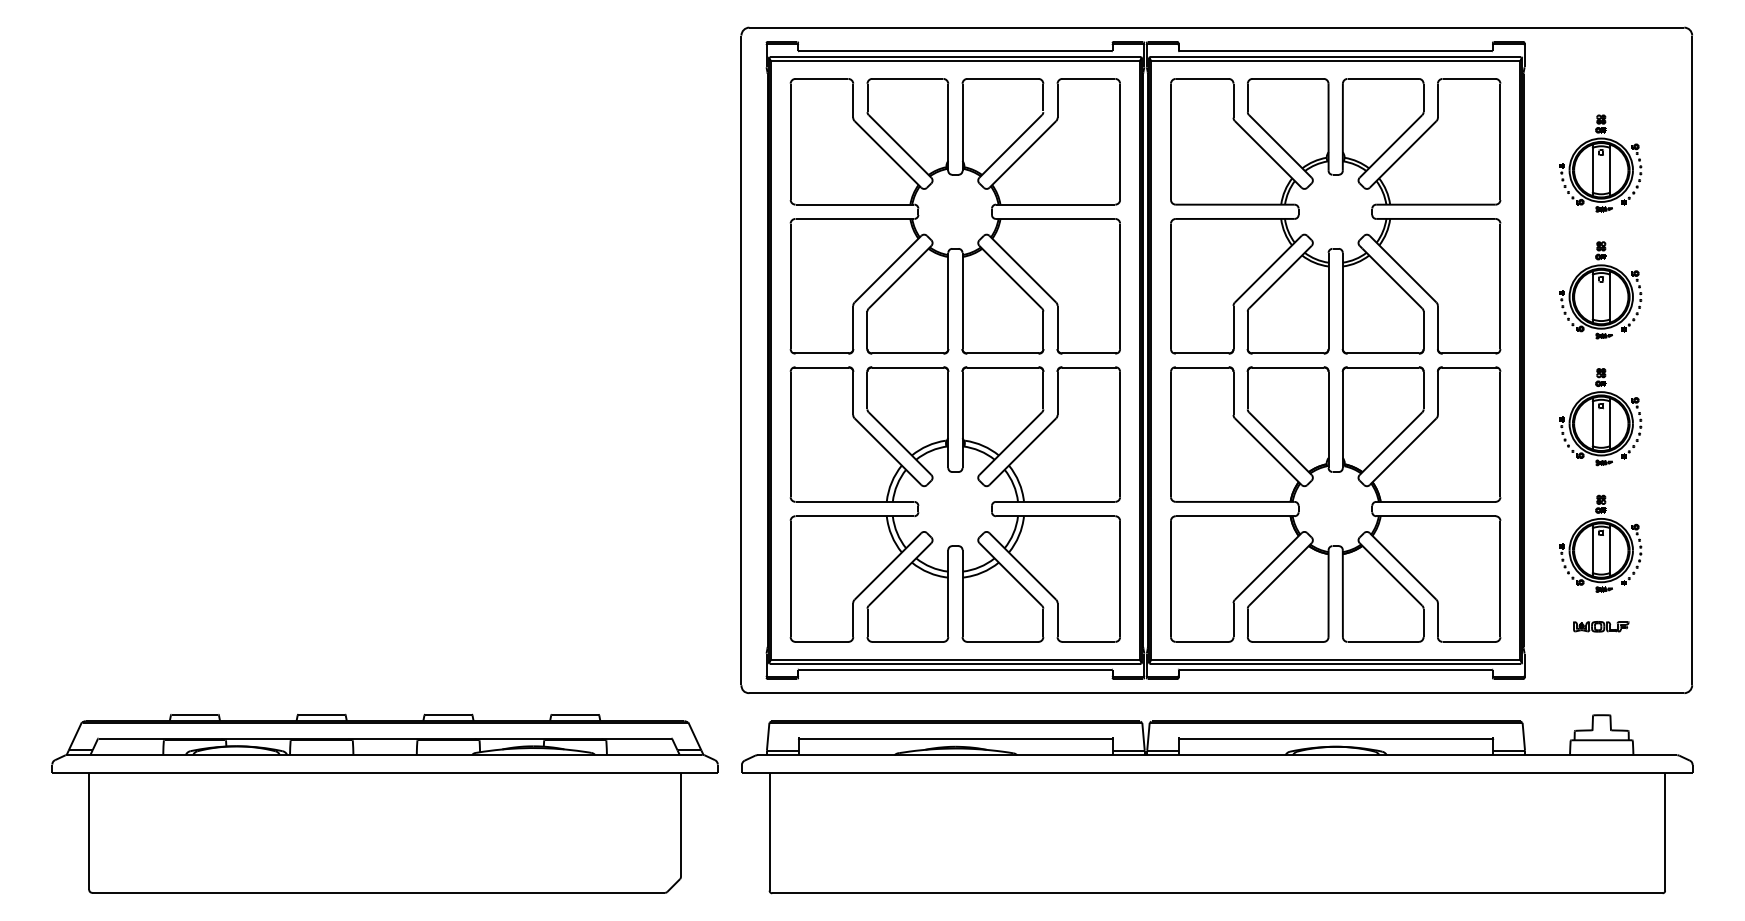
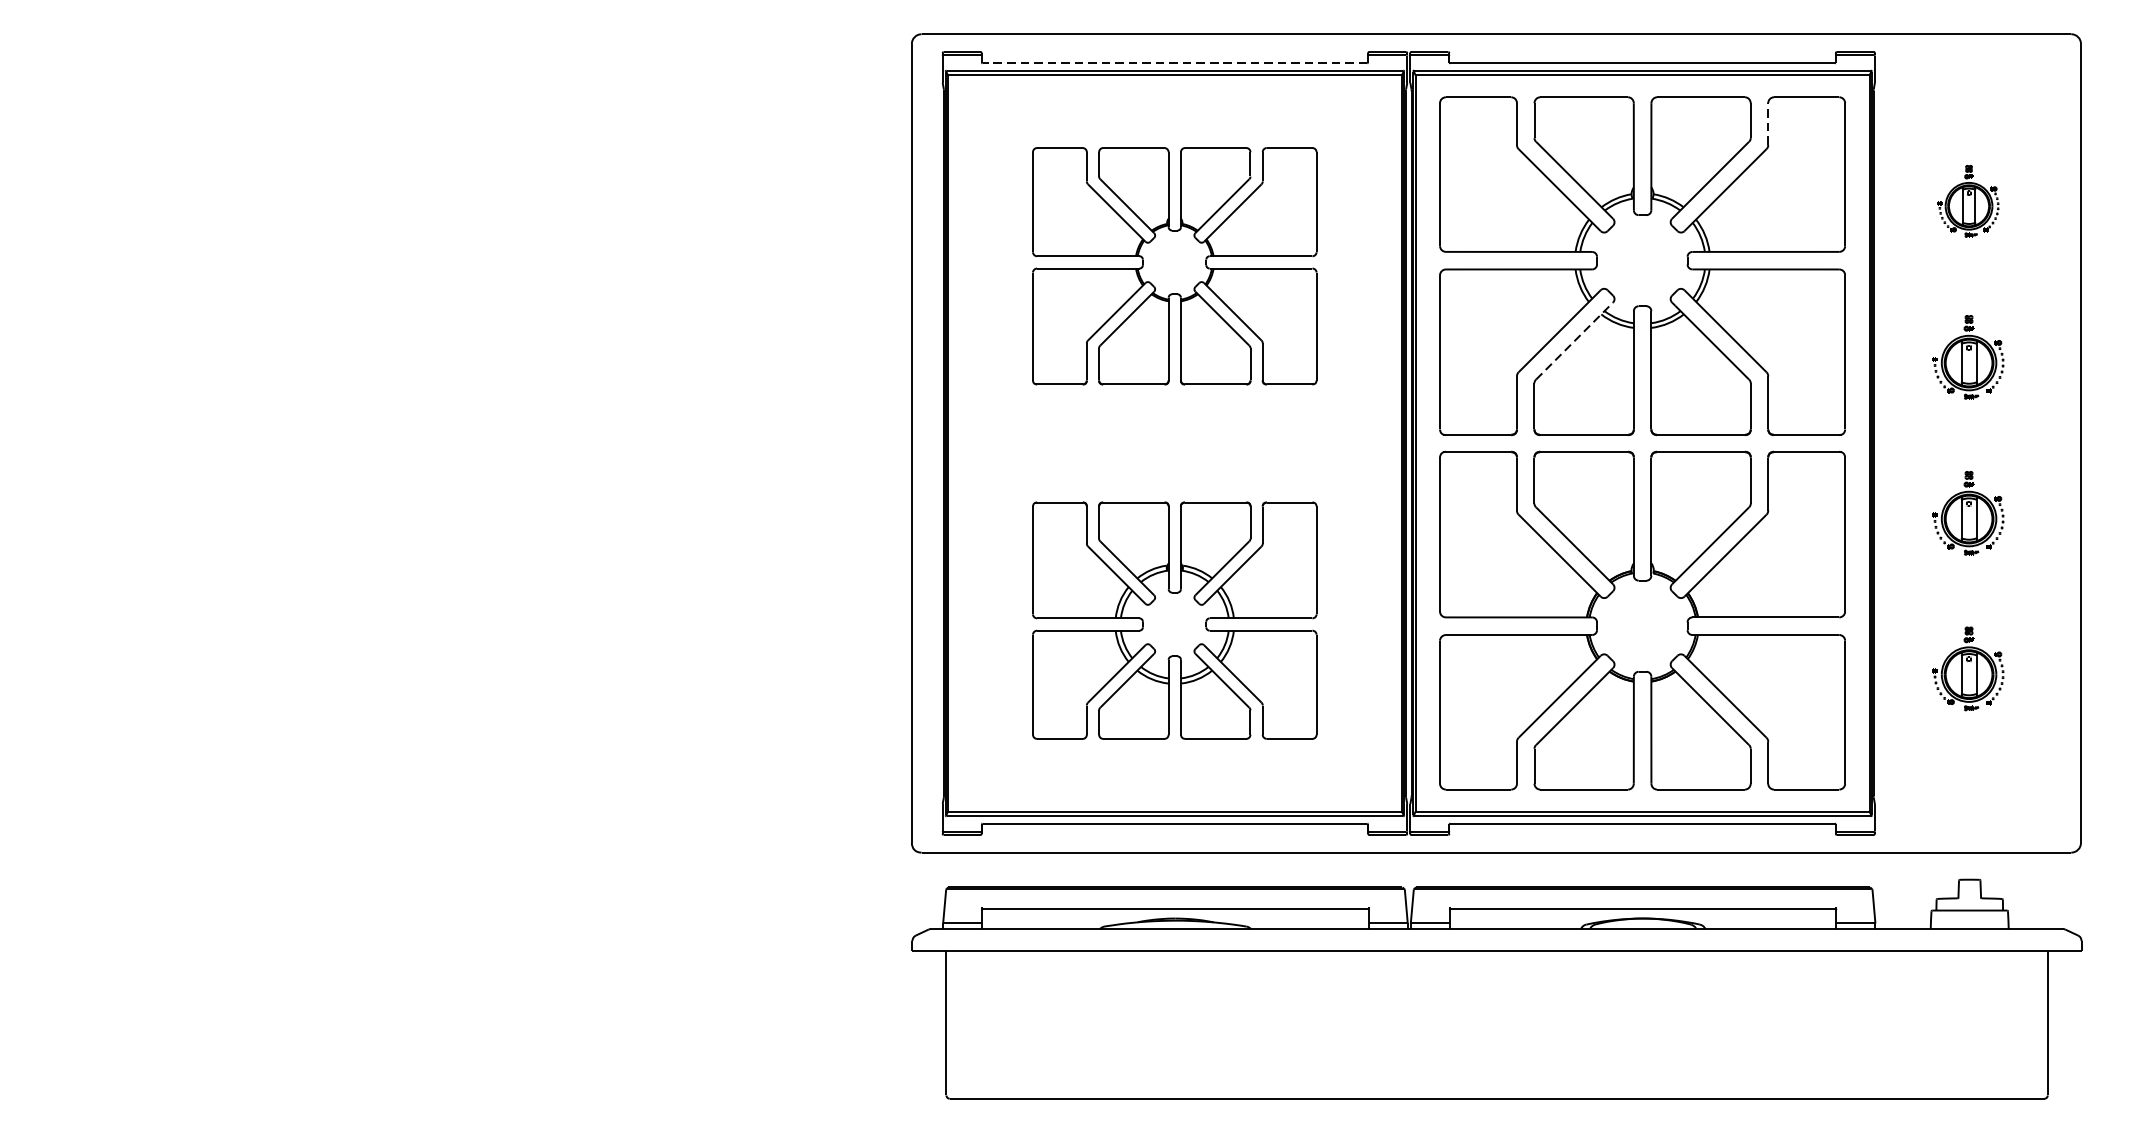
line: (954, 51) -> (1173, 63), solid -> dashed
line: (1437, 100) -> (1767, 123), solid -> dashed
part: (1600, 163) -> (1968, 201), size x0.6
part: (954, 216) -> (1173, 266), size x0.7
line: (1280, 276) -> (1574, 340), solid -> dashed
part: (1600, 290) -> (1968, 357), size x0.7
part: (1600, 417) -> (1968, 513), size x0.7
part: (954, 504) -> (1173, 620), size x0.7
part: (1600, 543) -> (1968, 668), size x0.7
part: (1601, 626) -> (1969, 770), removed
part: (384, 803) -> (472, 988), removed

